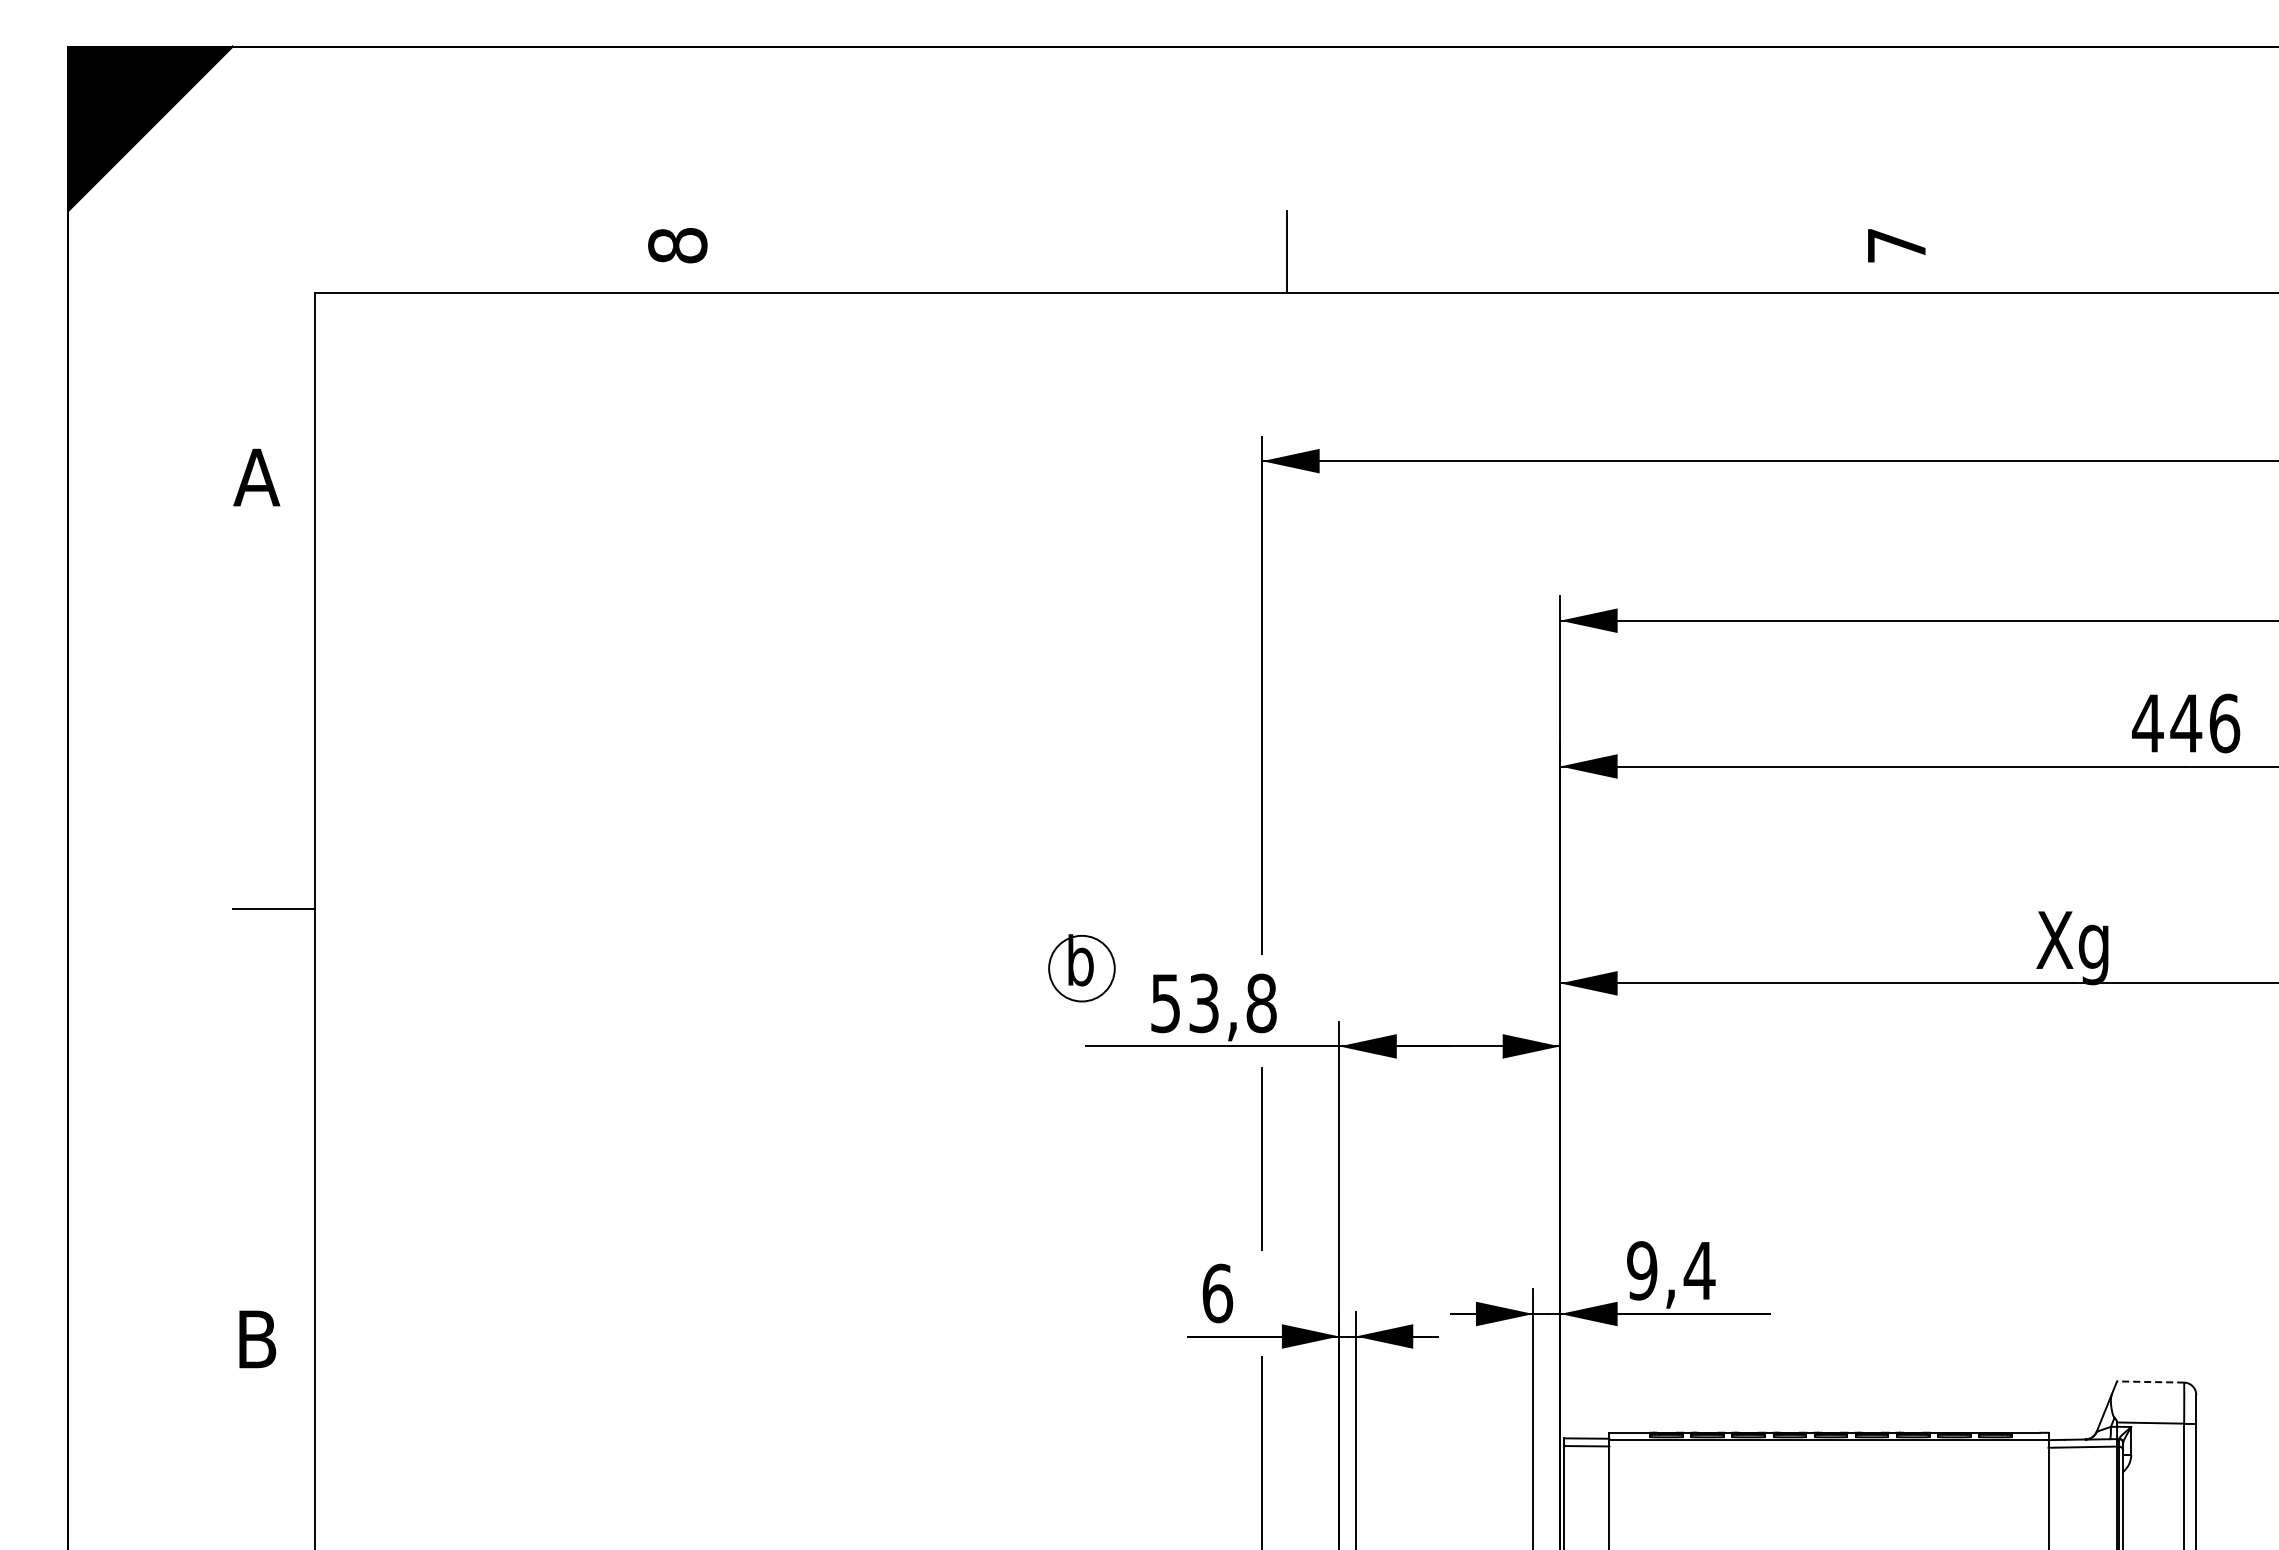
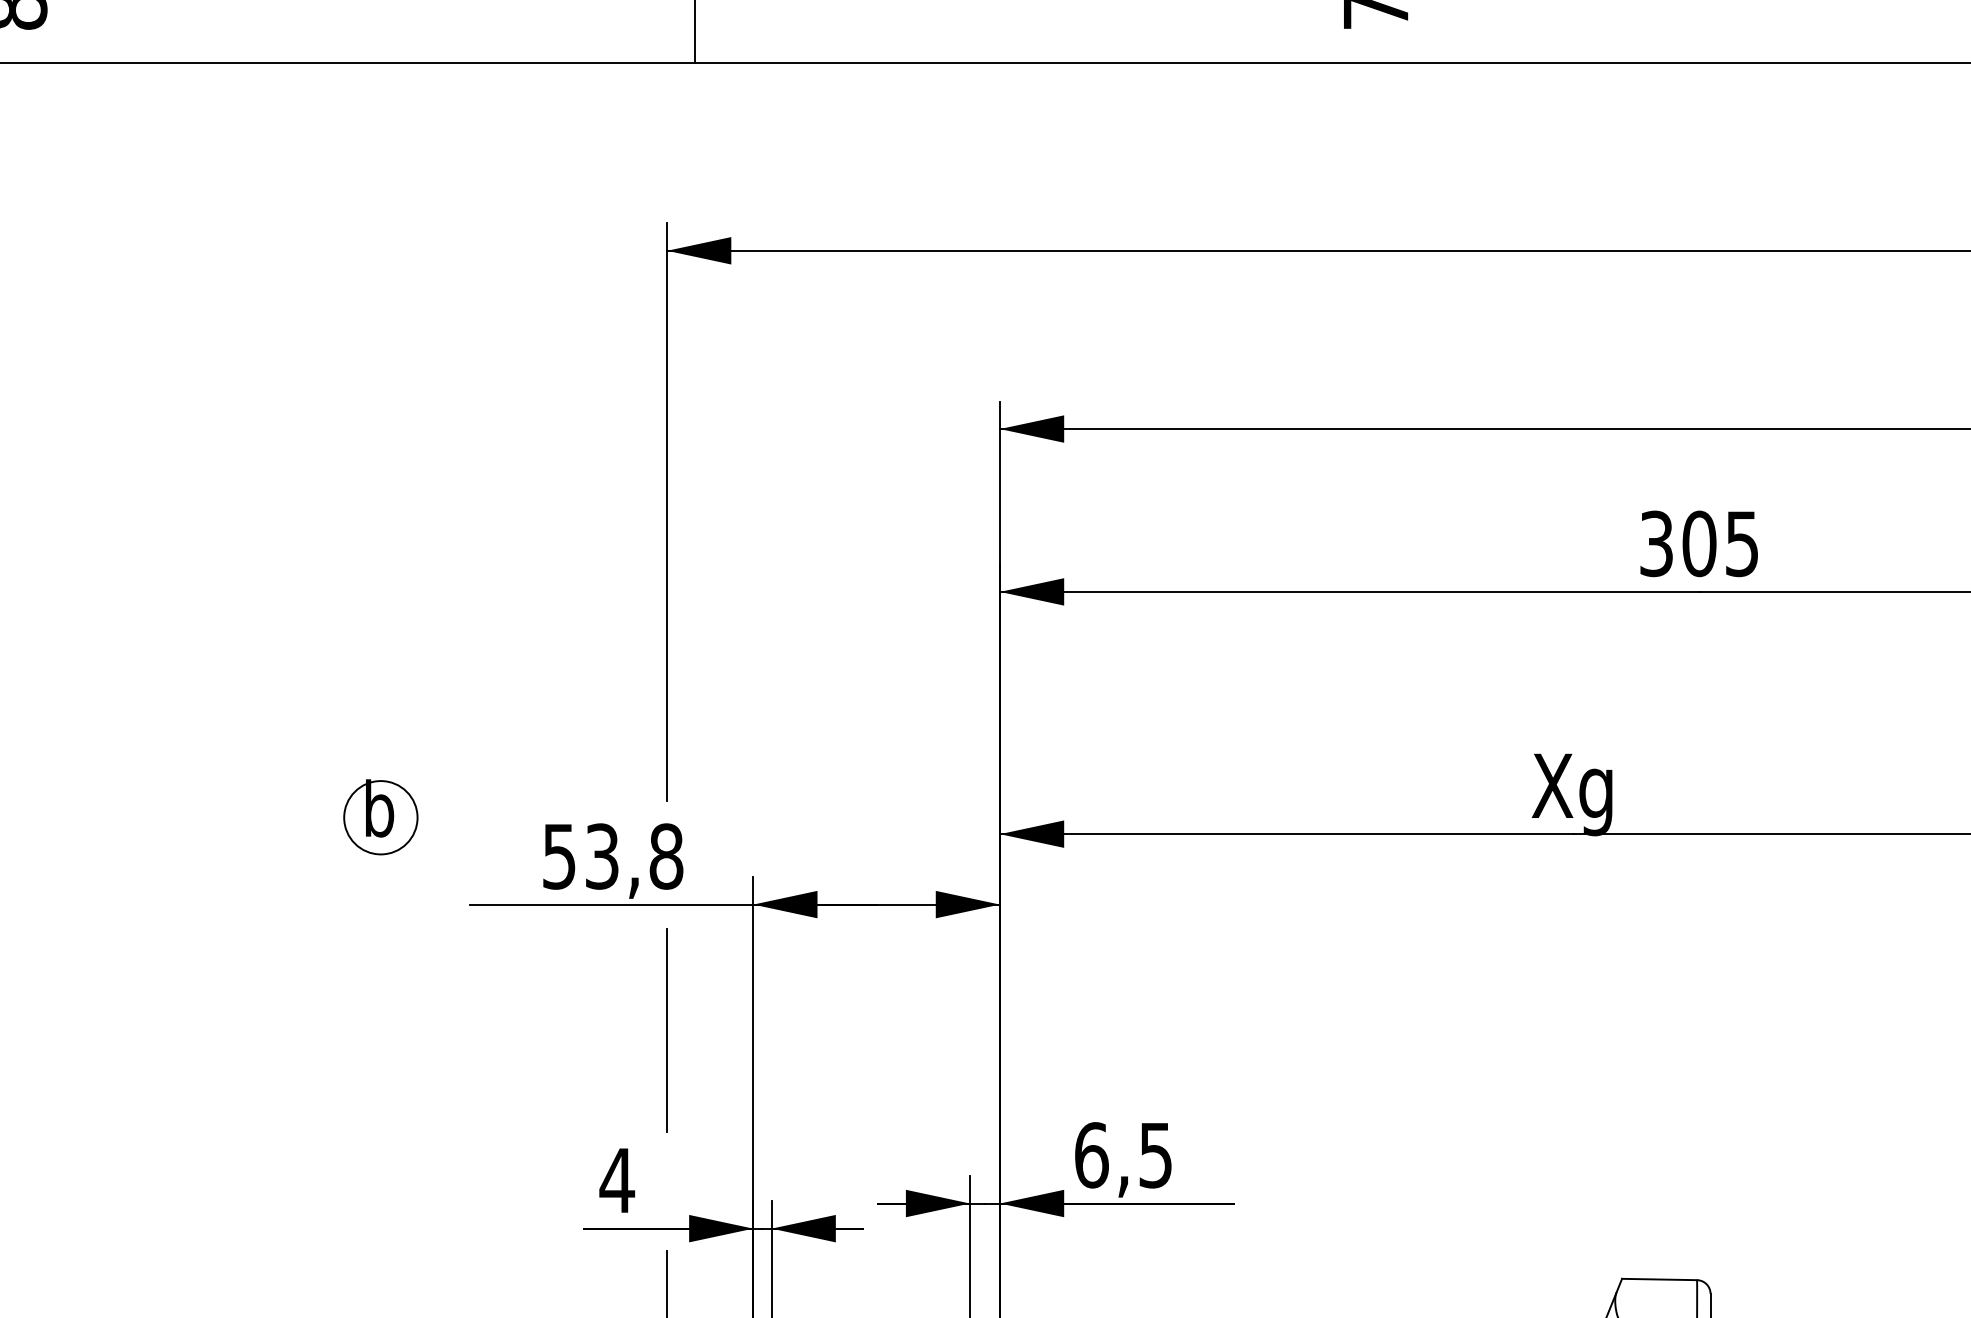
text: (2186, 723) -> (1699, 543), 446 -> 305
part: (1081, 968) -> (380, 817), moved
text: (1671, 1270) -> (1124, 1154), 9,4 -> 6,5
text: (1217, 1293) -> (617, 1180), 6 -> 4
line: (2150, 1382) -> (1659, 1280), dashed -> solid

